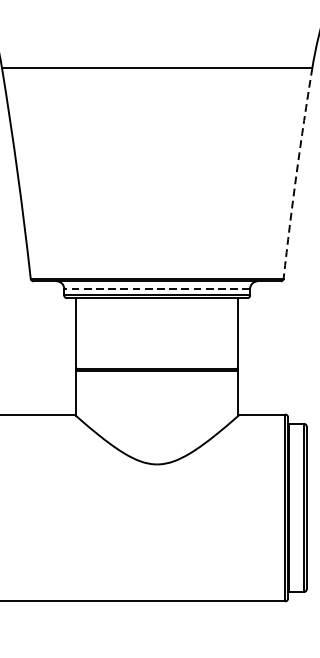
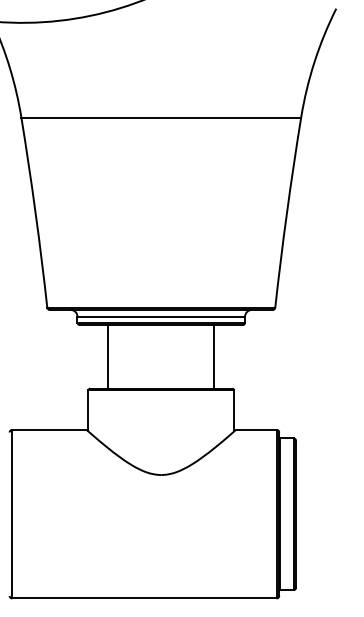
arc: (297, 173) -> (287, 212), dashed -> solid
line: (157, 288) -> (161, 316), dashed -> solid
line: (76, 332) -> (108, 356), moved
line: (238, 332) -> (214, 356), moved

